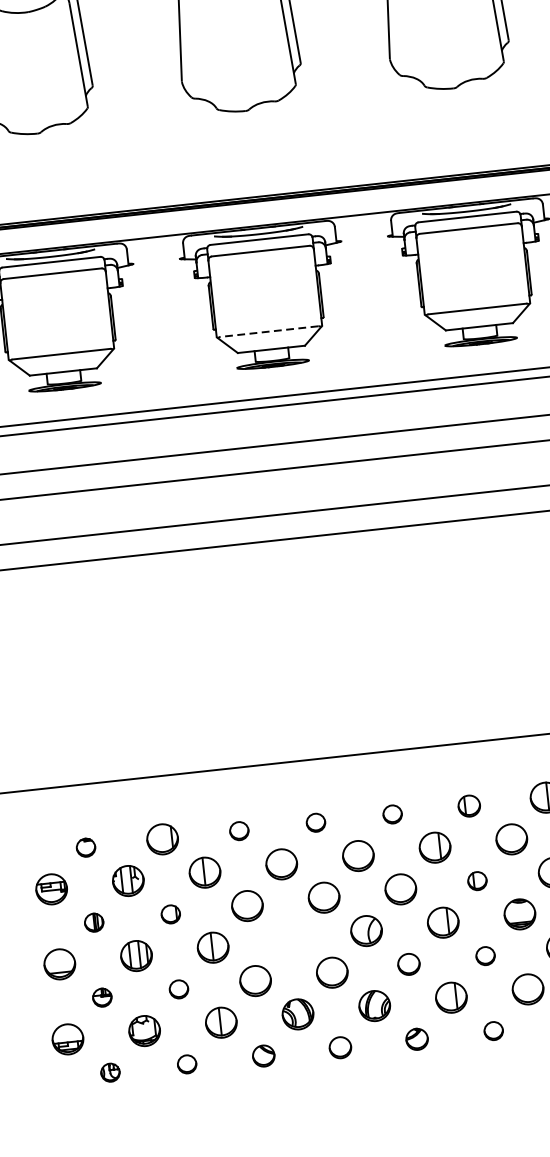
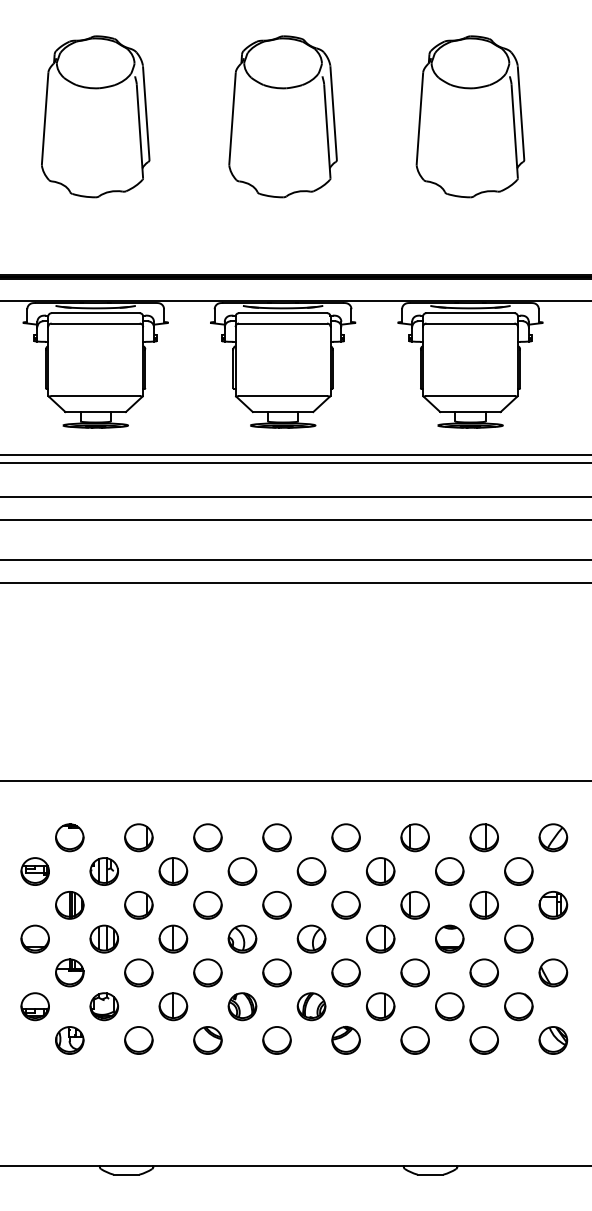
line: (268, 332) -> (282, 396), dashed -> solid
part: (468, 805) -> (414, 837), size x1.43
part: (391, 814) -> (345, 837), size x1.67
part: (315, 822) -> (276, 837), size x1.67
part: (238, 830) -> (207, 837), size x1.67
part: (85, 847) -> (69, 837), size x1.67
part: (476, 881) -> (414, 905), size x1.67
part: (170, 914) -> (138, 905), size x1.67
part: (93, 922) -> (69, 905), size x1.67
part: (289, 938) -> (242, 938), added
part: (484, 955) -> (414, 972), size x1.67
part: (408, 963) -> (345, 972), size x1.43
part: (178, 988) -> (138, 972), size x1.67
part: (101, 997) -> (69, 972), size x1.67
part: (493, 1031) -> (414, 1040), size x1.67
part: (416, 1039) -> (345, 1040), size x1.43
part: (339, 1047) -> (276, 1040), size x1.43
part: (263, 1056) -> (207, 1040), size x1.43
part: (186, 1064) -> (138, 1040), size x1.67
part: (110, 1072) -> (69, 1040), size x1.67

